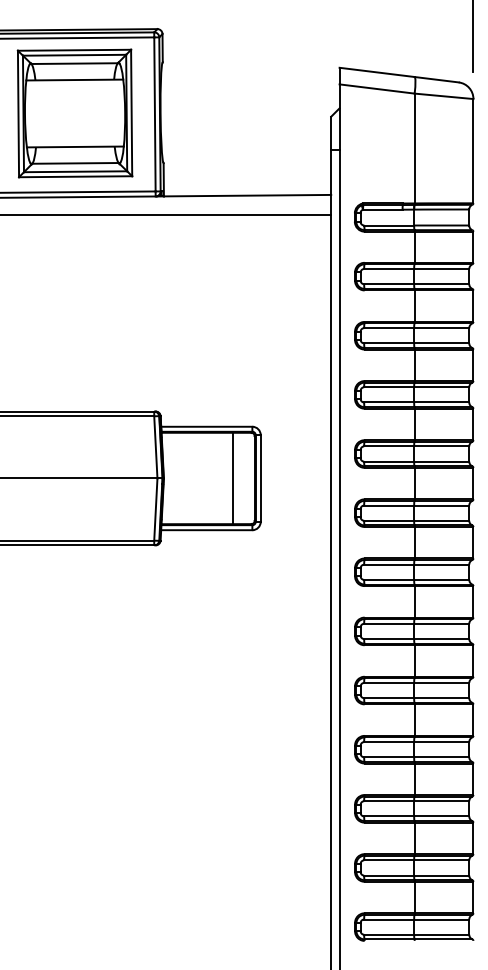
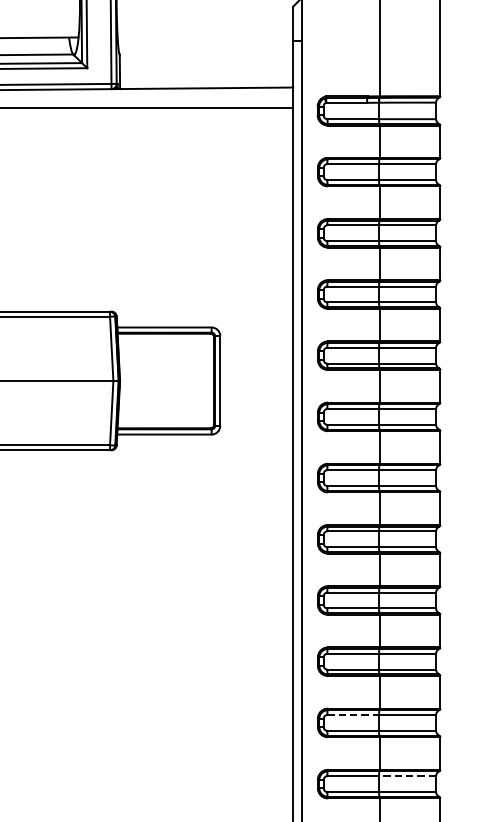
line: (233, 478) -> (192, 381), removed
line: (389, 801) -> (353, 715), solid -> dashed
line: (441, 860) -> (407, 776), solid -> dashed

